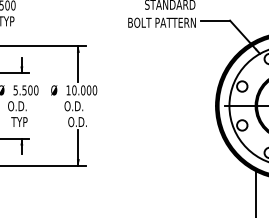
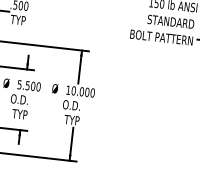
text: (76, 122) -> (72, 120), O.D. -> TYP

